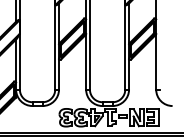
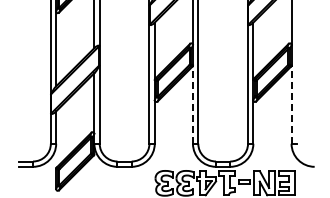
line: (85, 61) -> (192, 104), solid -> dashed
line: (156, 61) -> (291, 104), solid -> dashed

